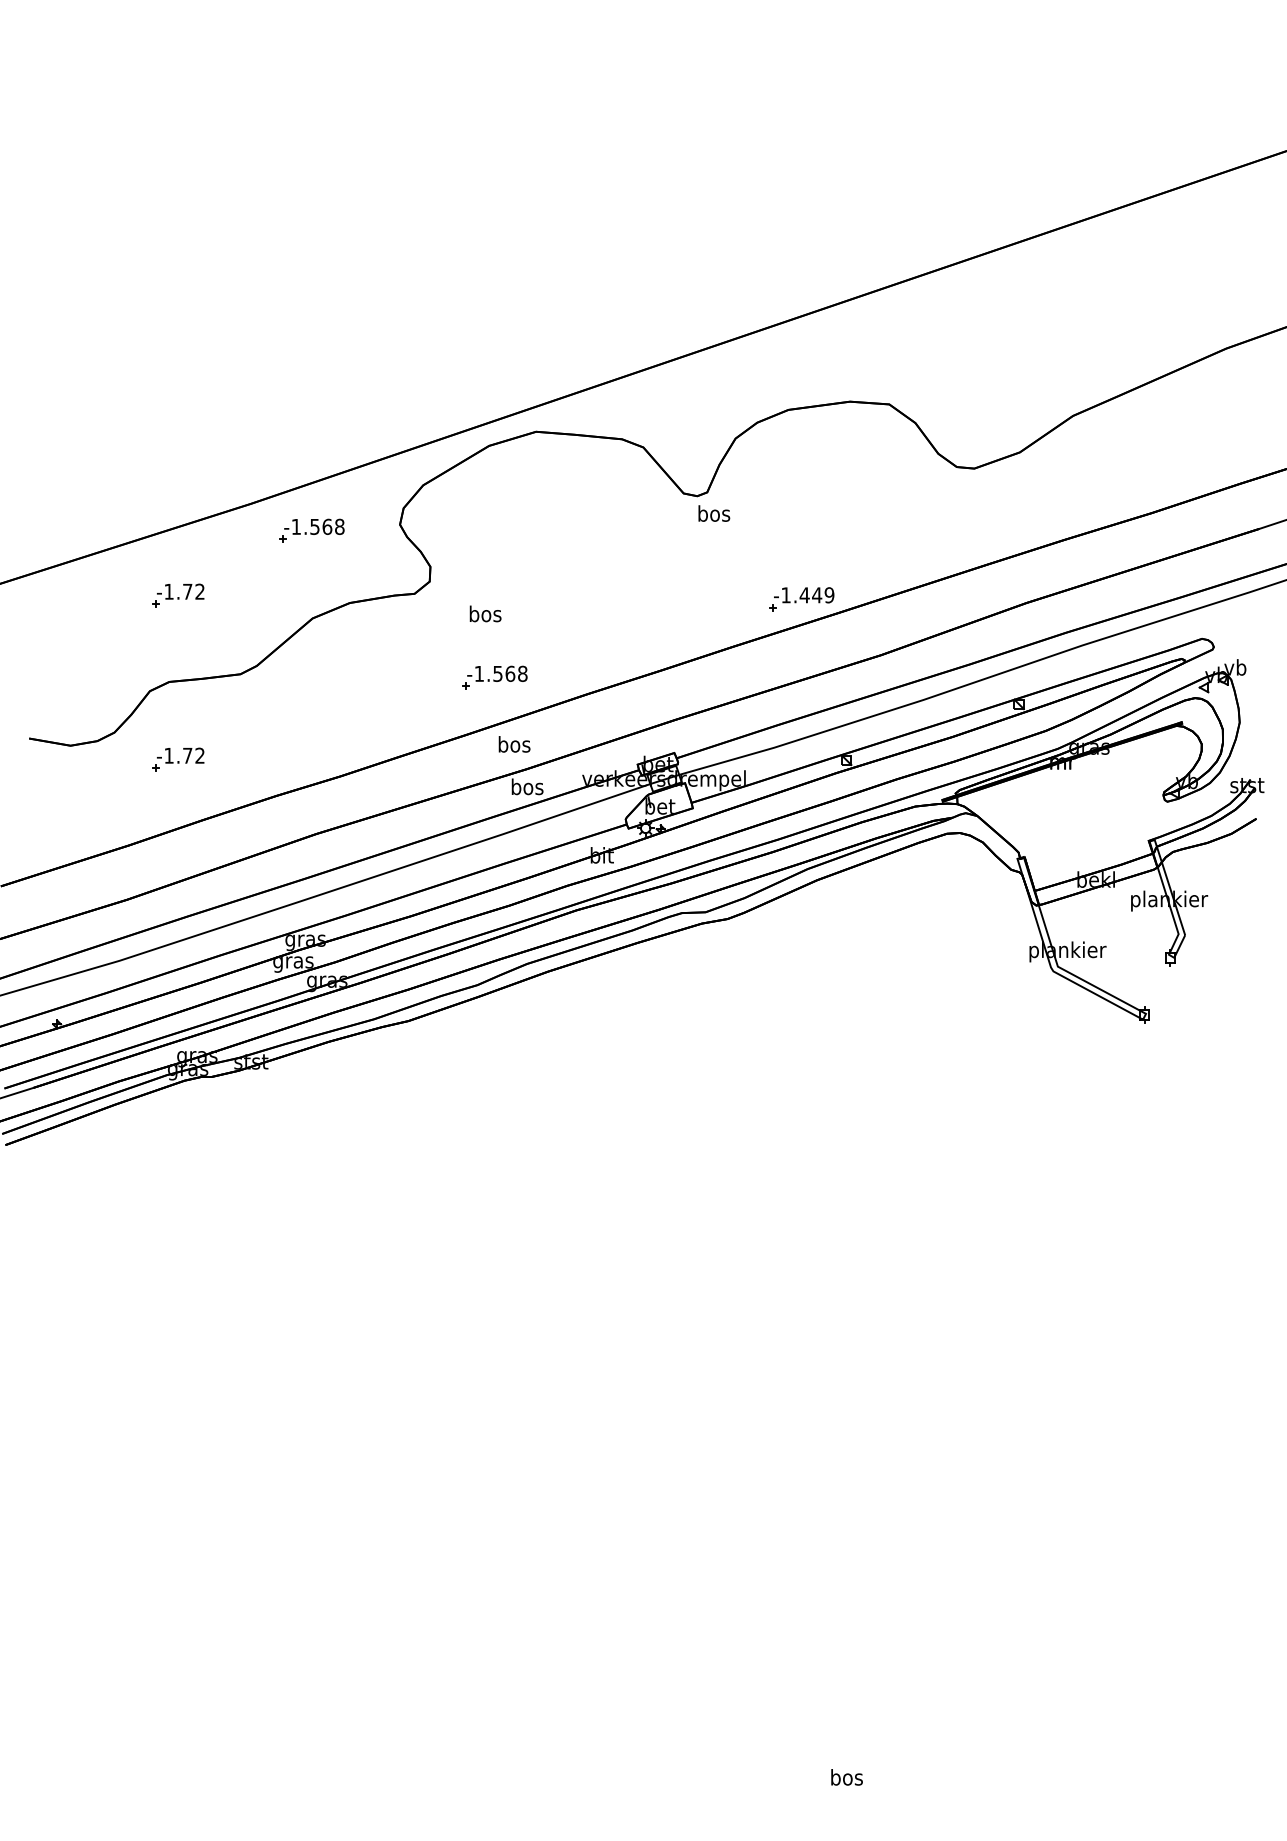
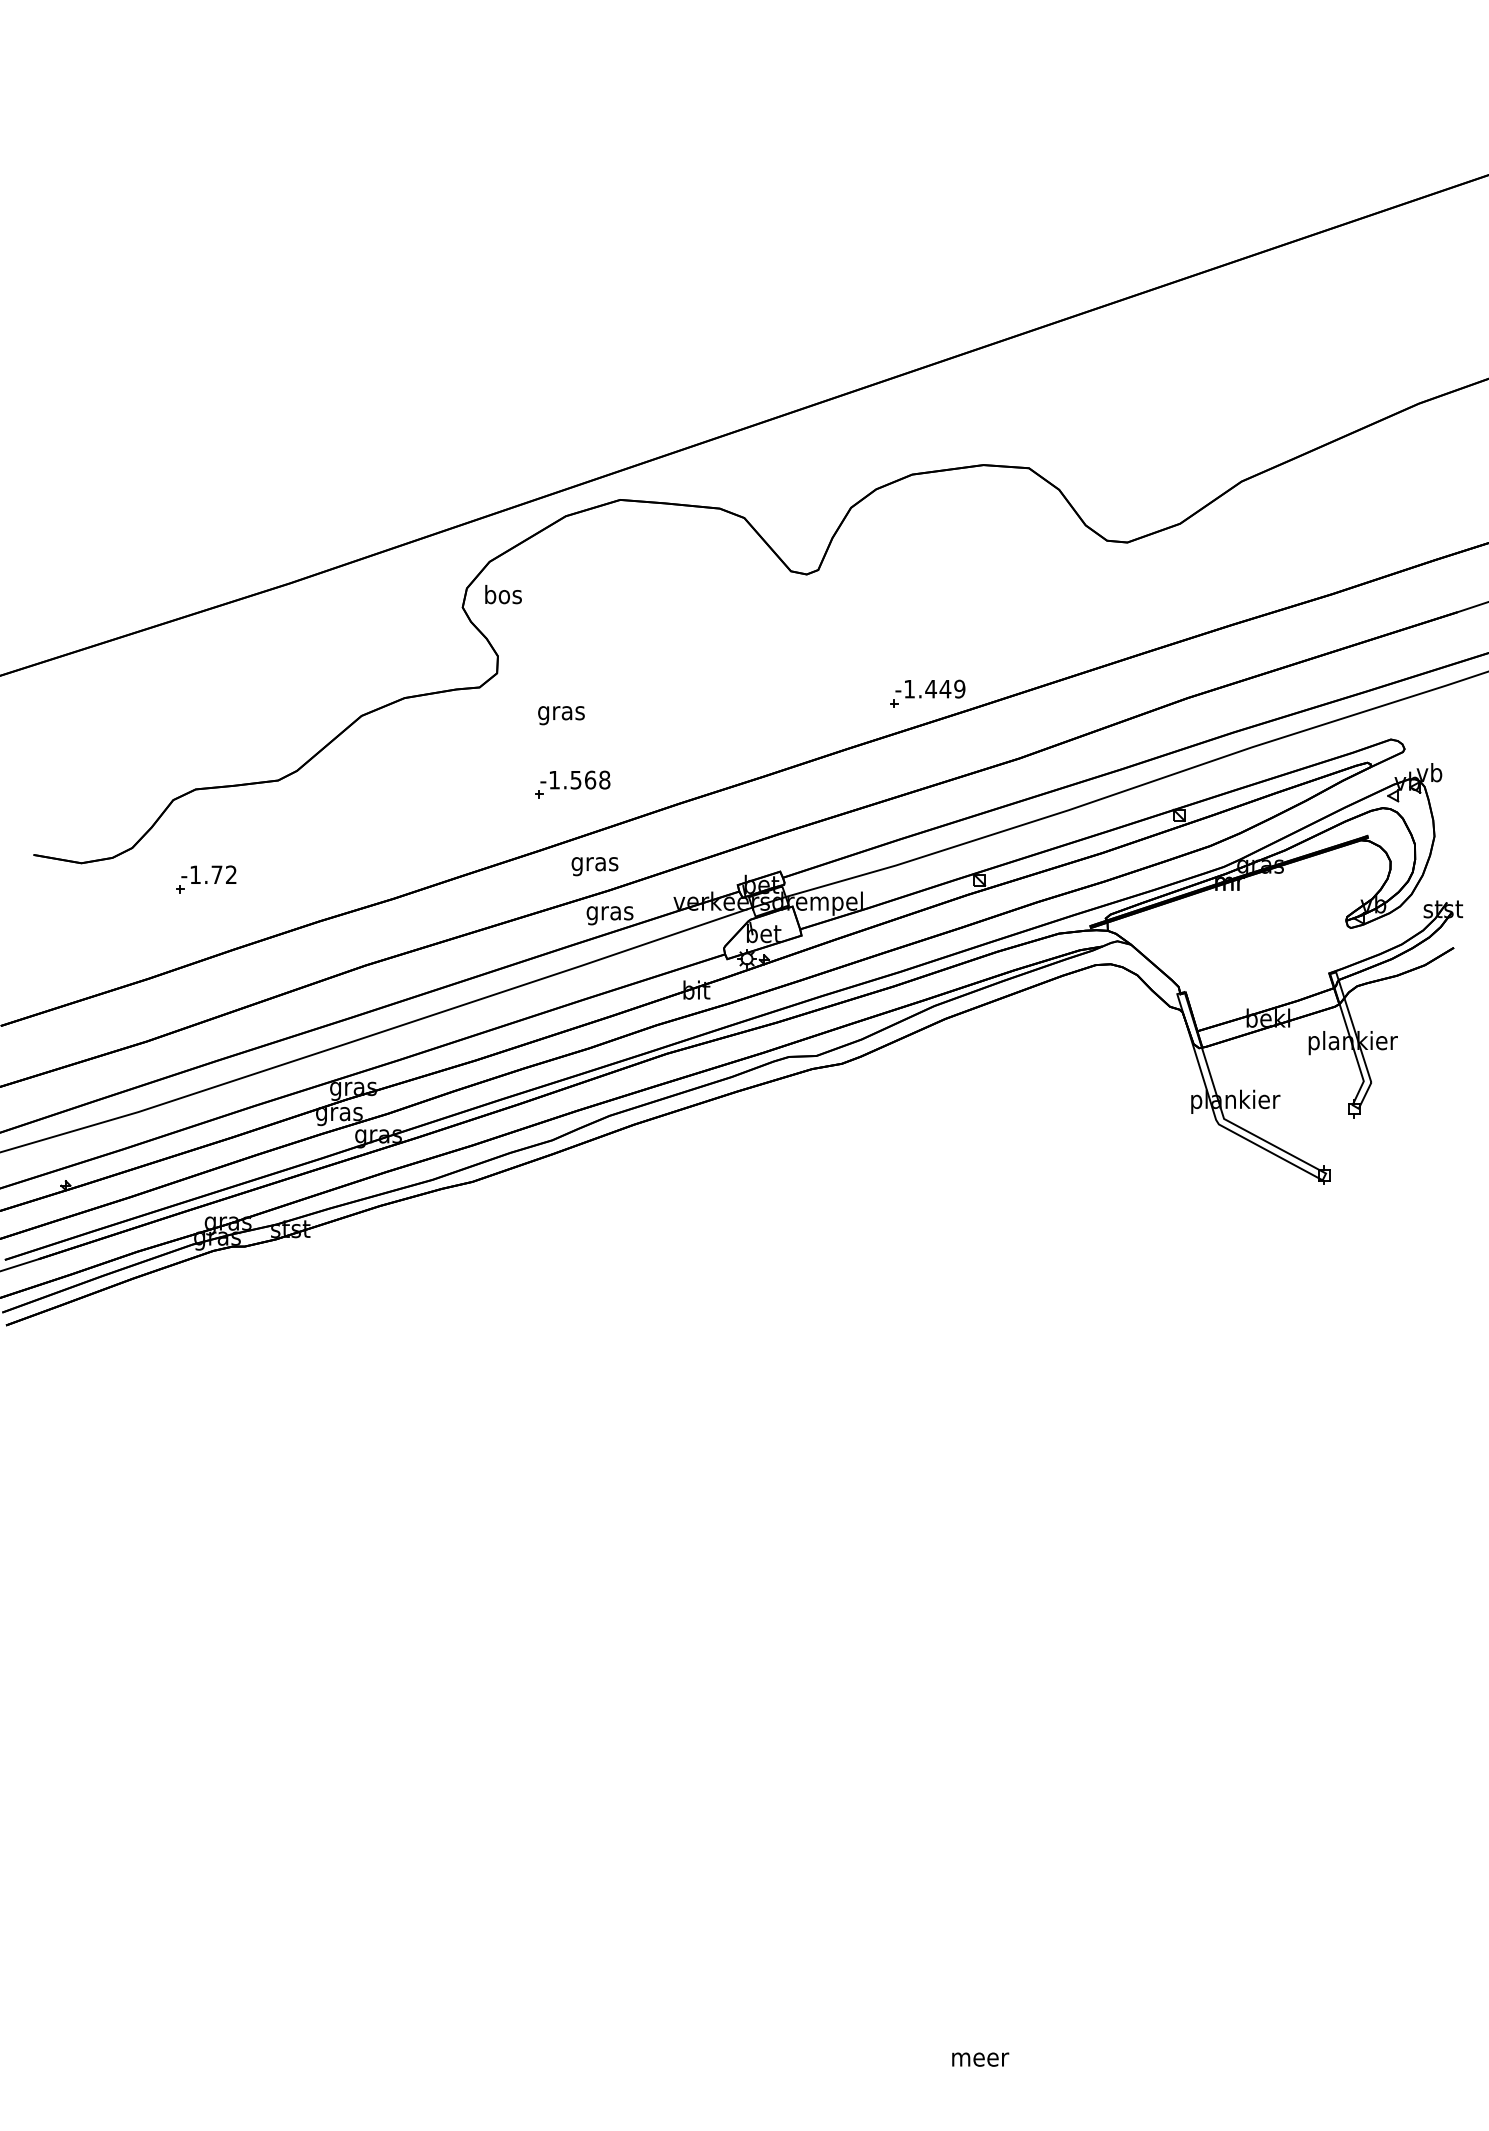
text: (714, 513) -> (503, 594), moved
part: (311, 530) -> (360, 614), removed
part: (178, 595) -> (206, 689), removed
text: (485, 615) -> (561, 712), bos -> gras
text: (514, 746) -> (595, 864), bos -> gras
text: (527, 788) -> (610, 912), bos -> gras
text: (847, 1777) -> (980, 2057), bos -> meer

